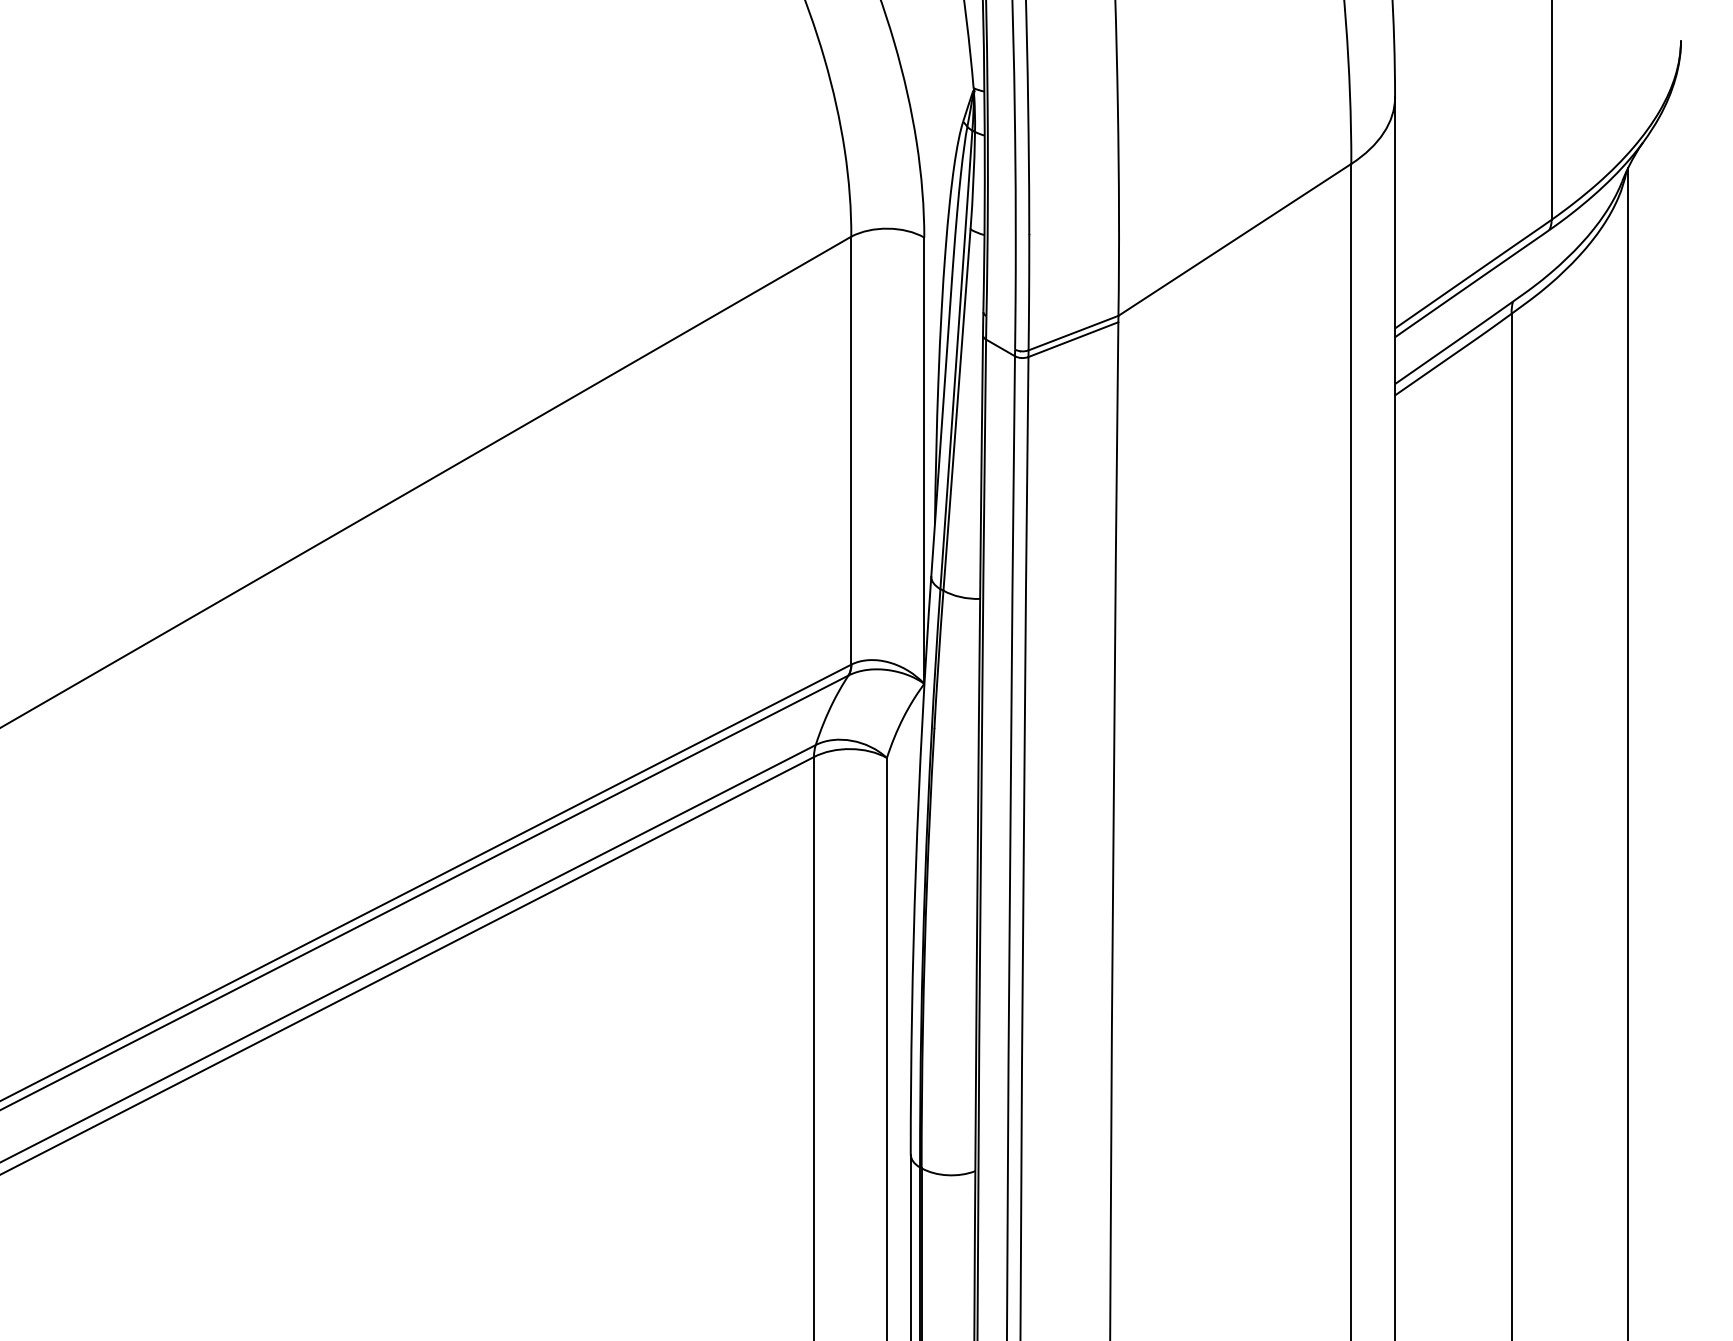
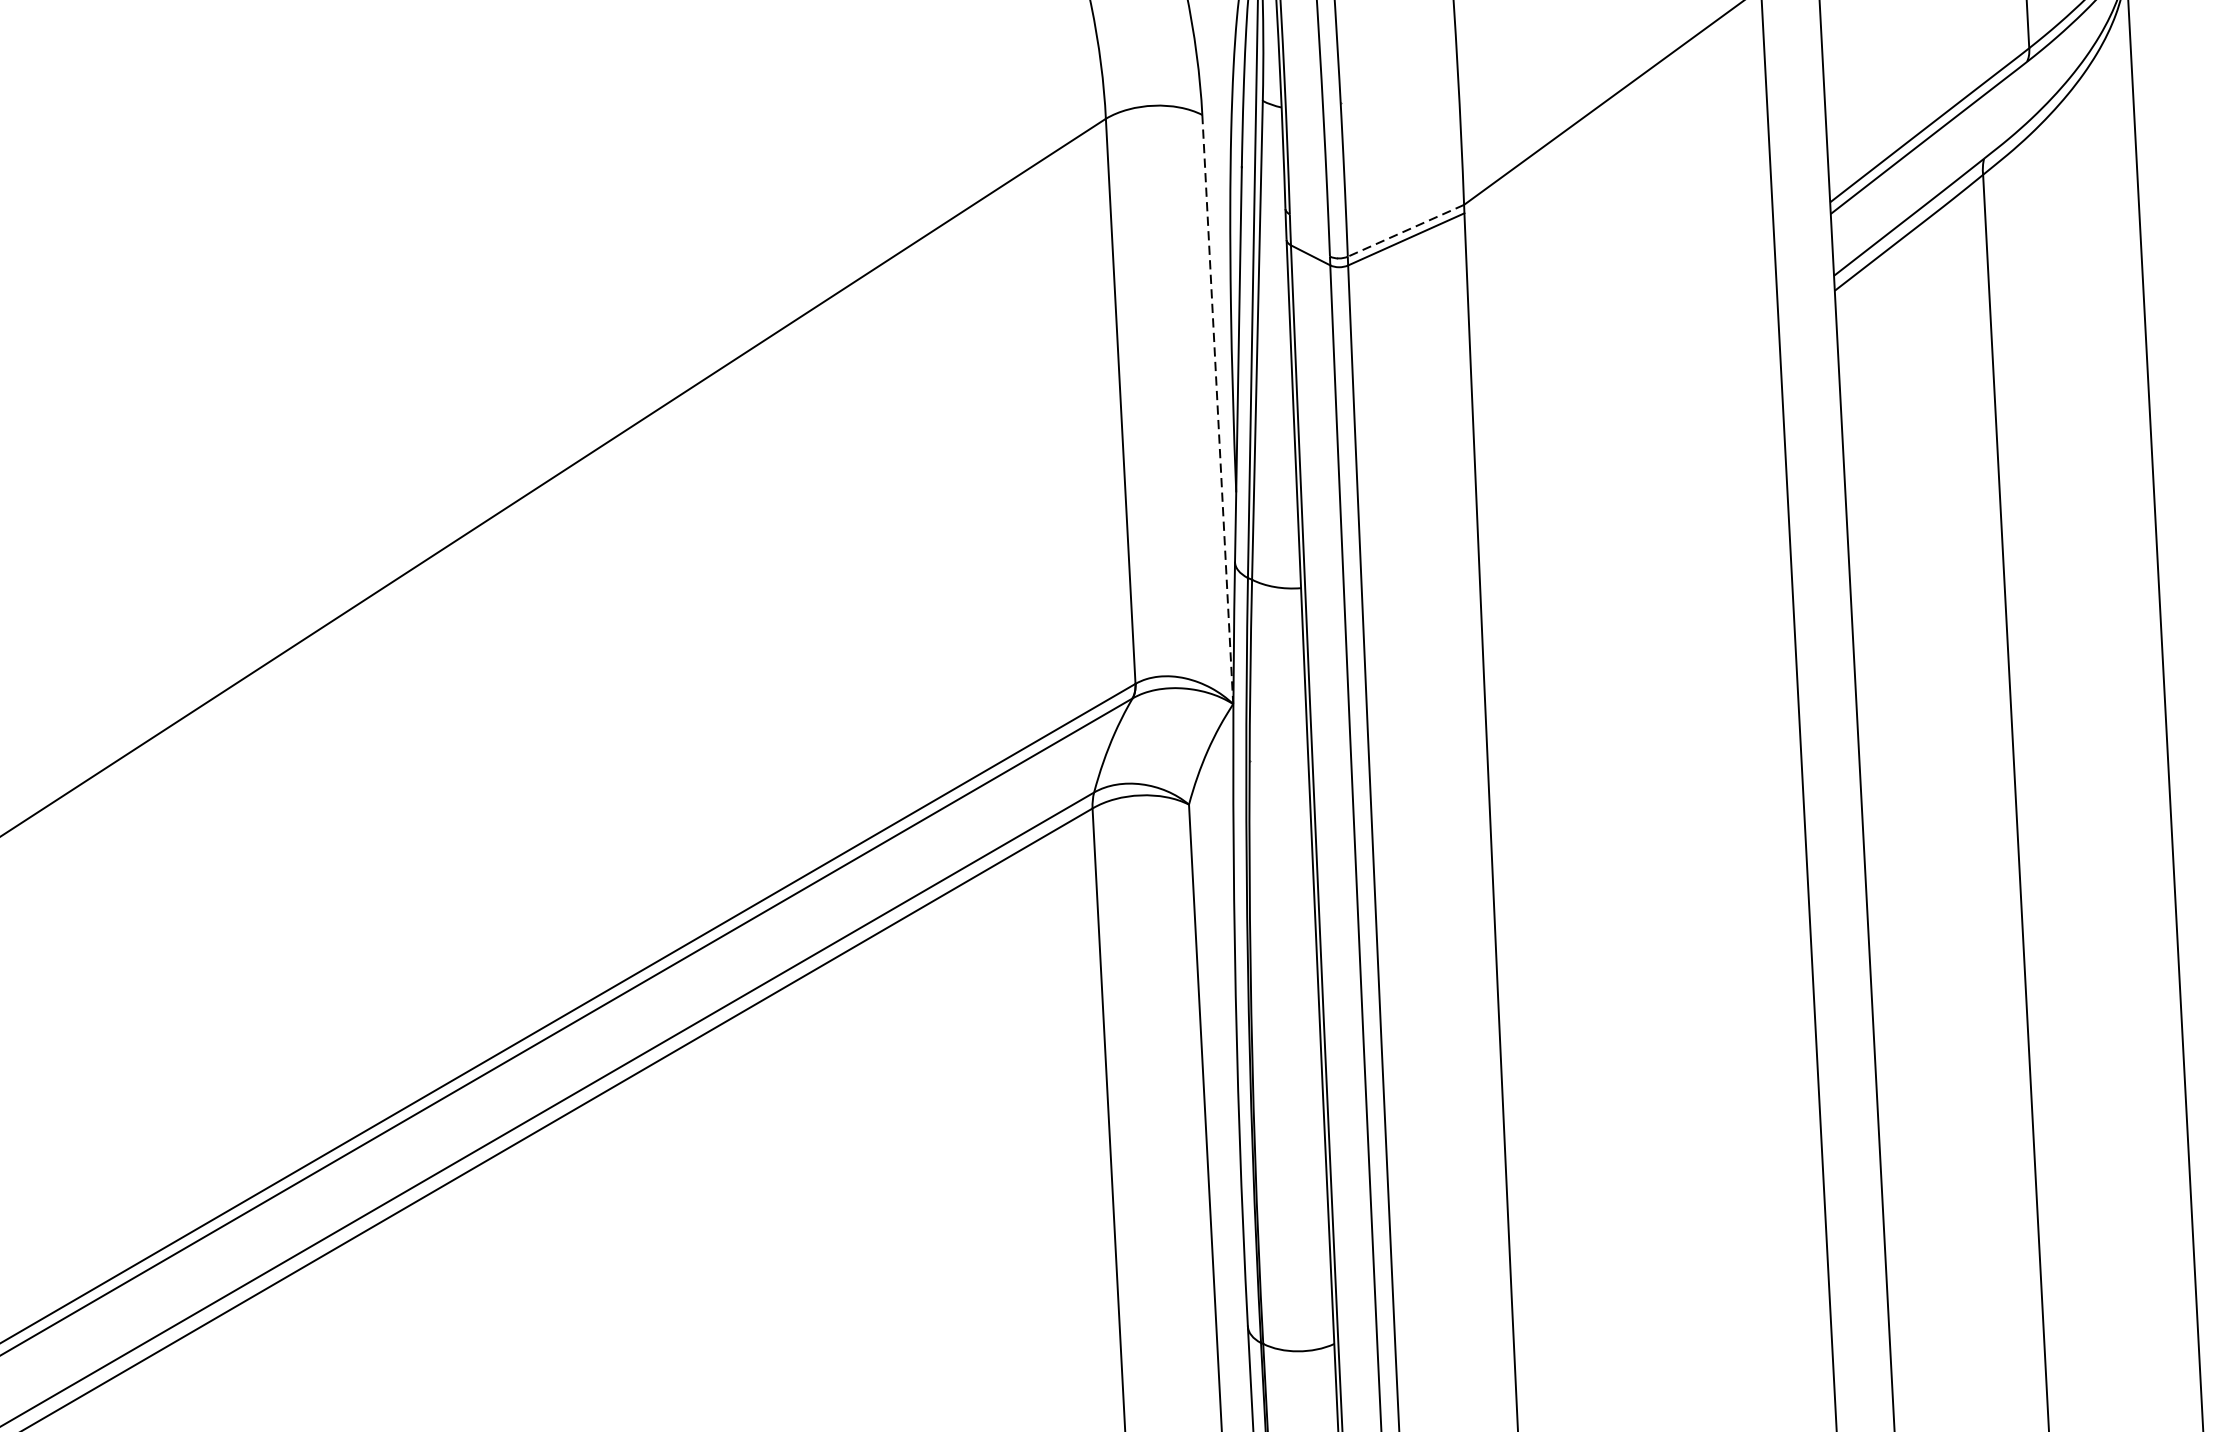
line: (1073, 333) -> (1405, 231), solid -> dashed
line: (924, 461) -> (1218, 410), solid -> dashed

